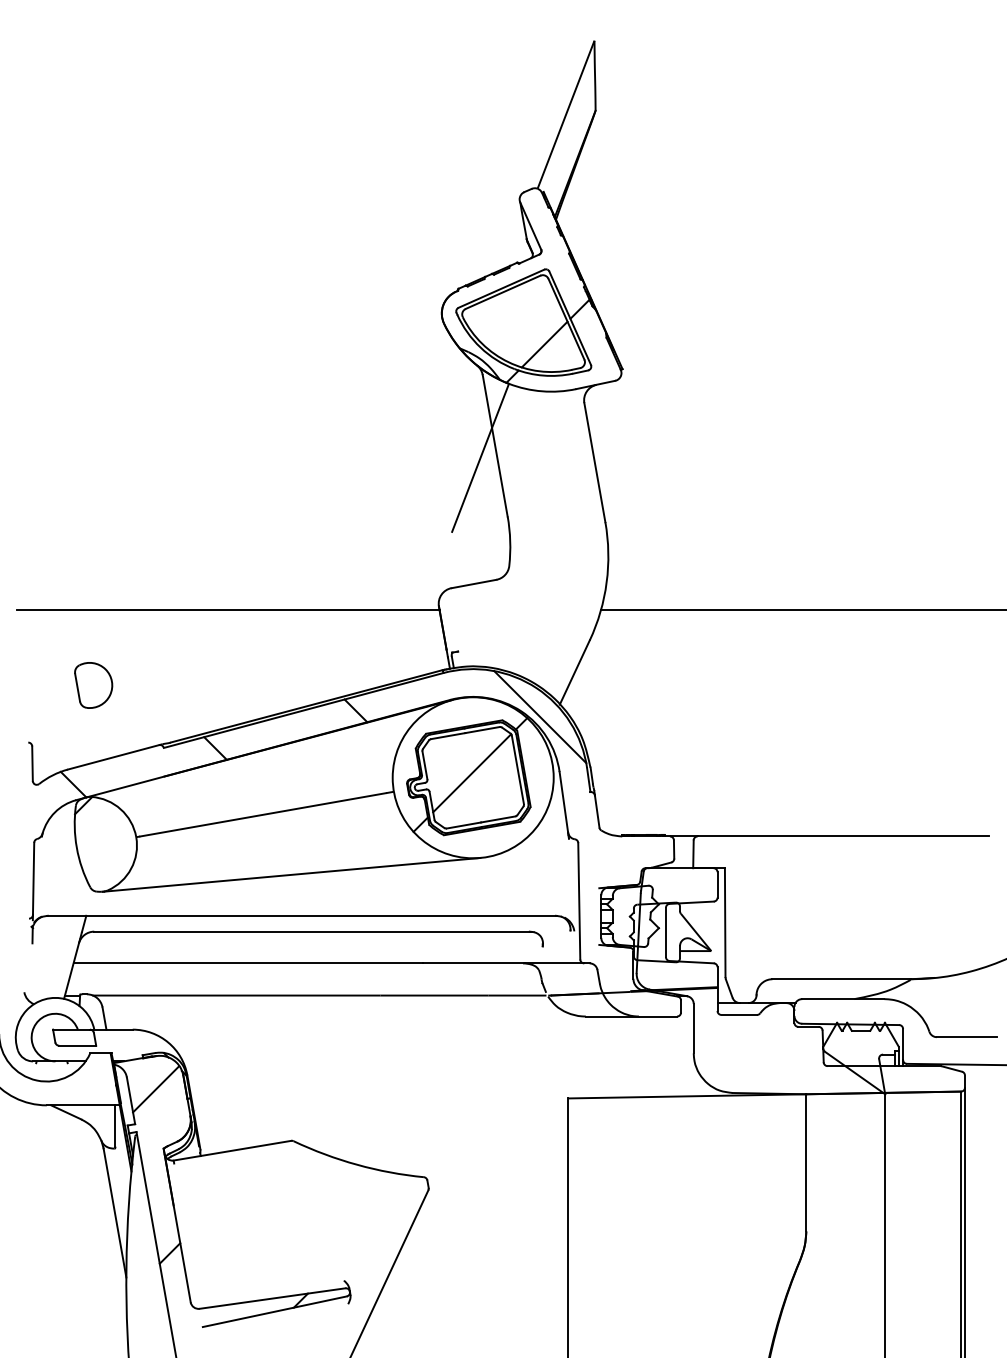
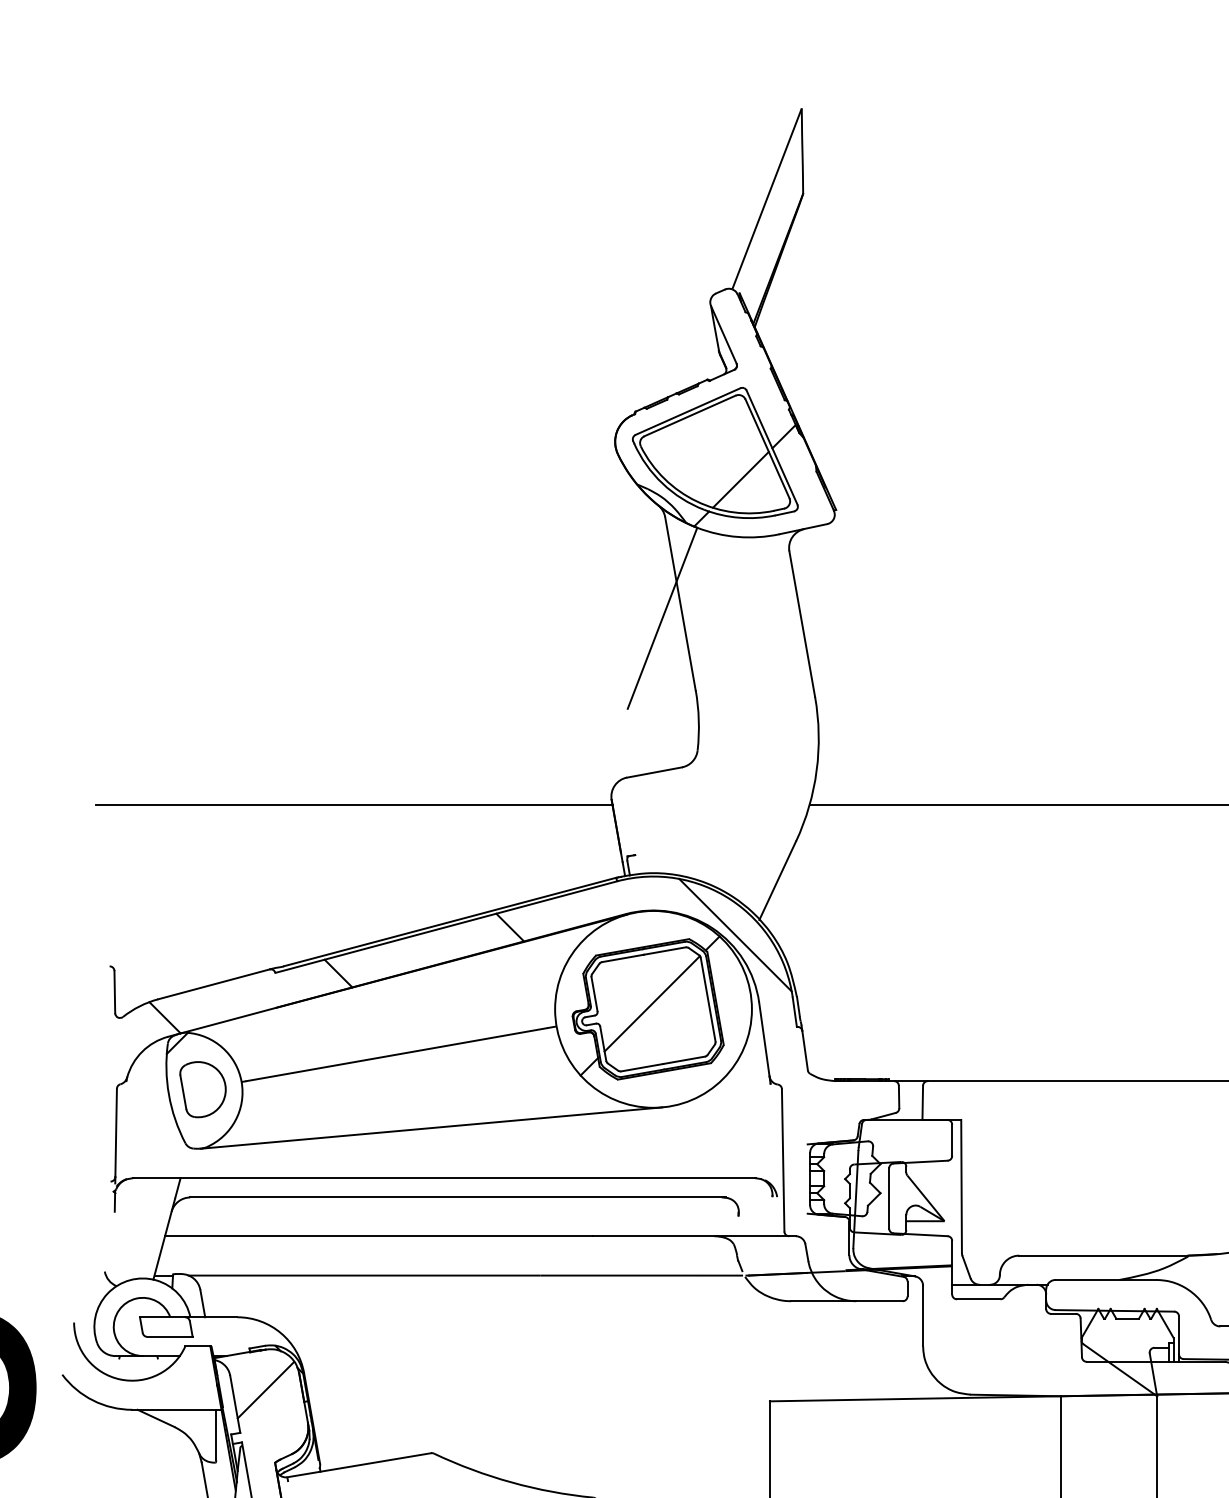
part: (93, 685) -> (202, 1089), moved

